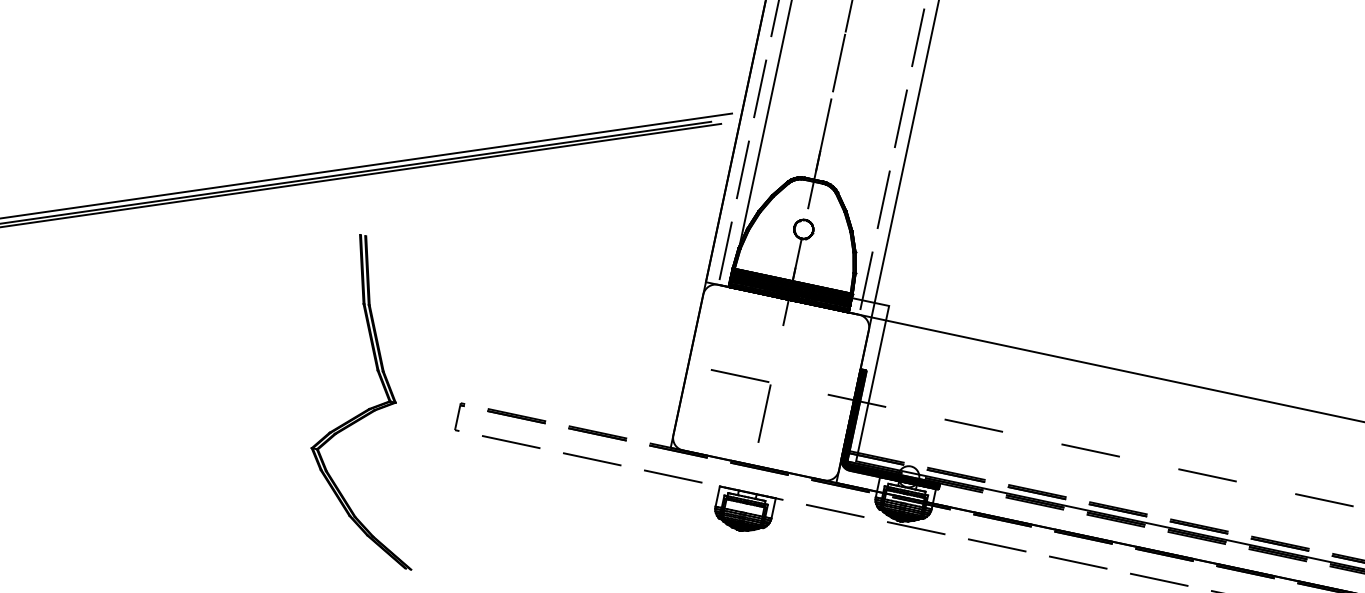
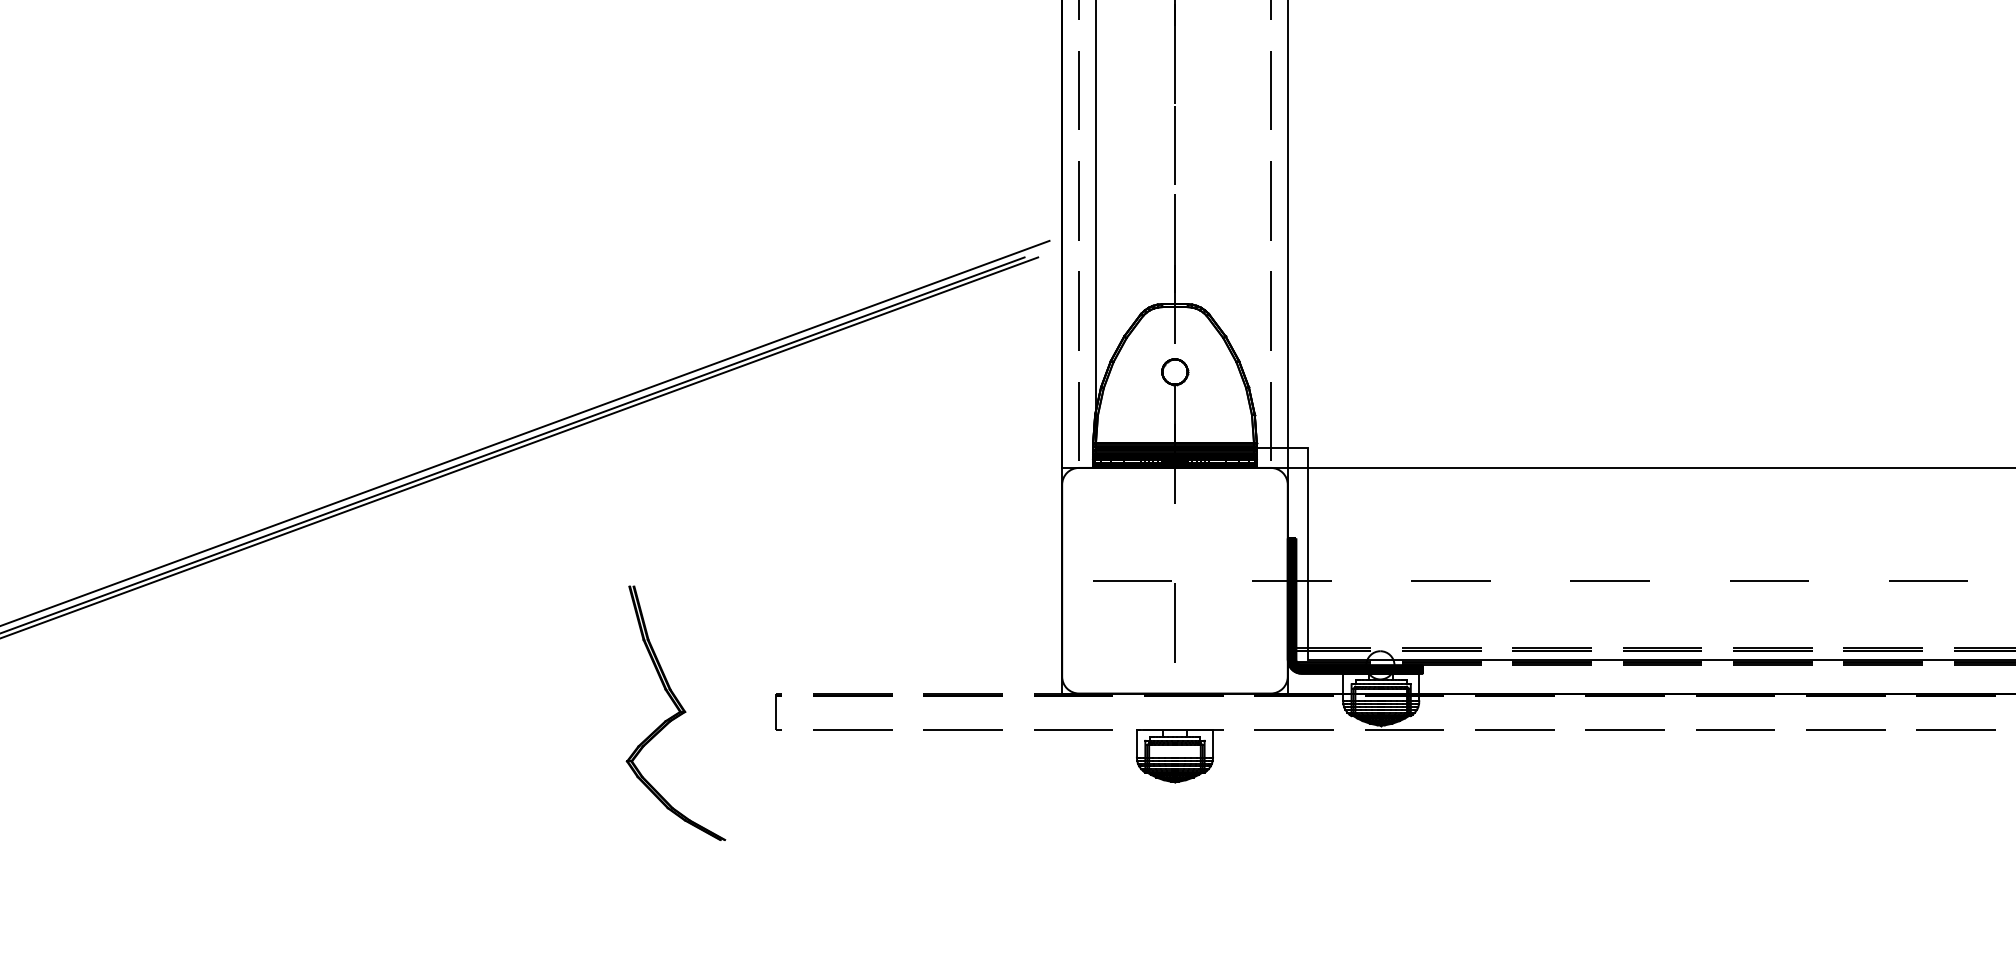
part: (383, 402) -> (675, 713), size x0.6

